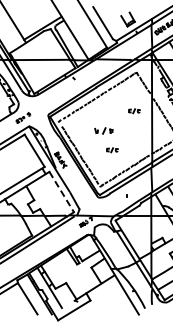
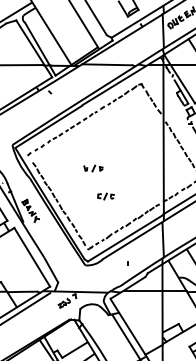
part: (134, 111) -> (138, 140), removed
part: (103, 130) -> (92, 167), size x0.71
line: (61, 192) -> (31, 257), dashed -> solid

